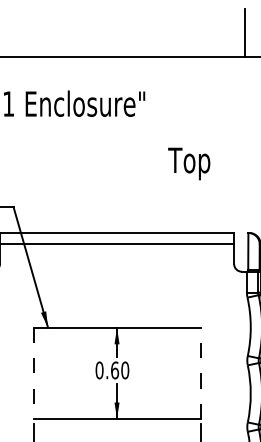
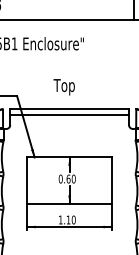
text: (187, 164) -> (63, 87), moved
line: (201, 373) -> (112, 180), dashed -> solid
line: (34, 375) -> (27, 181), dashed -> solid

